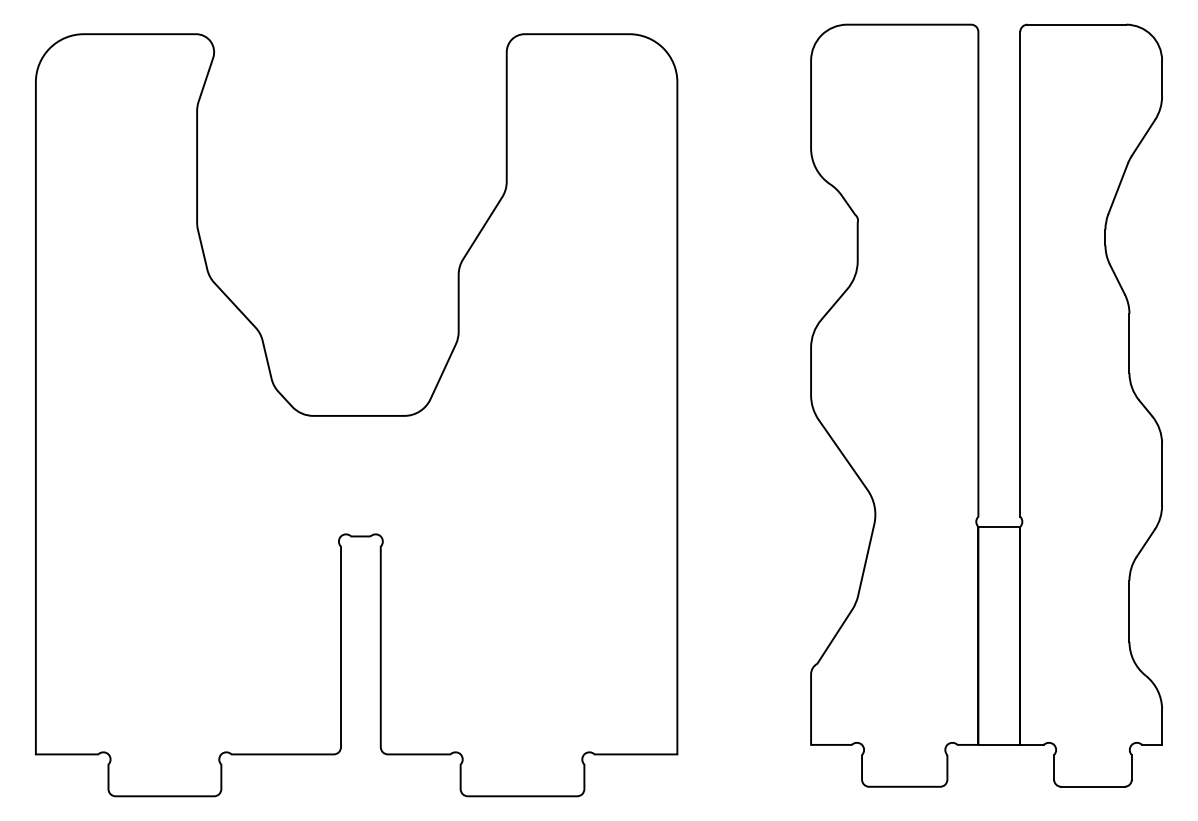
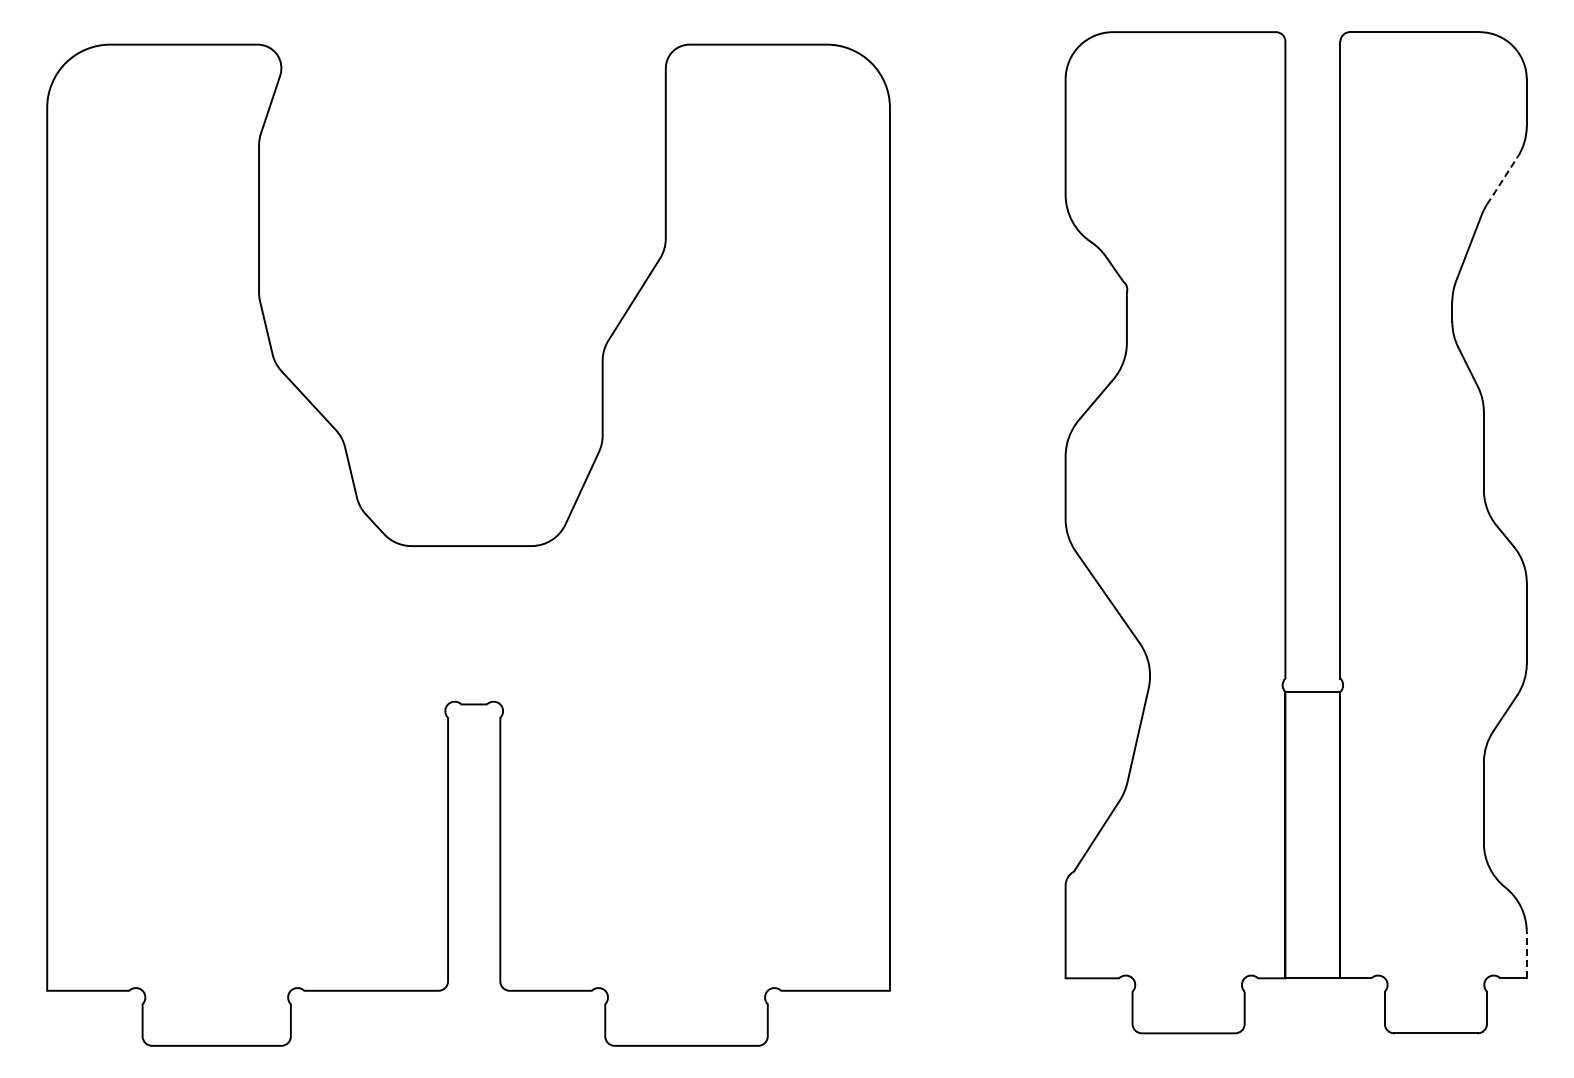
line: (1143, 137) -> (1502, 180), solid -> dashed
line: (1161, 726) -> (1526, 954), solid -> dashed

